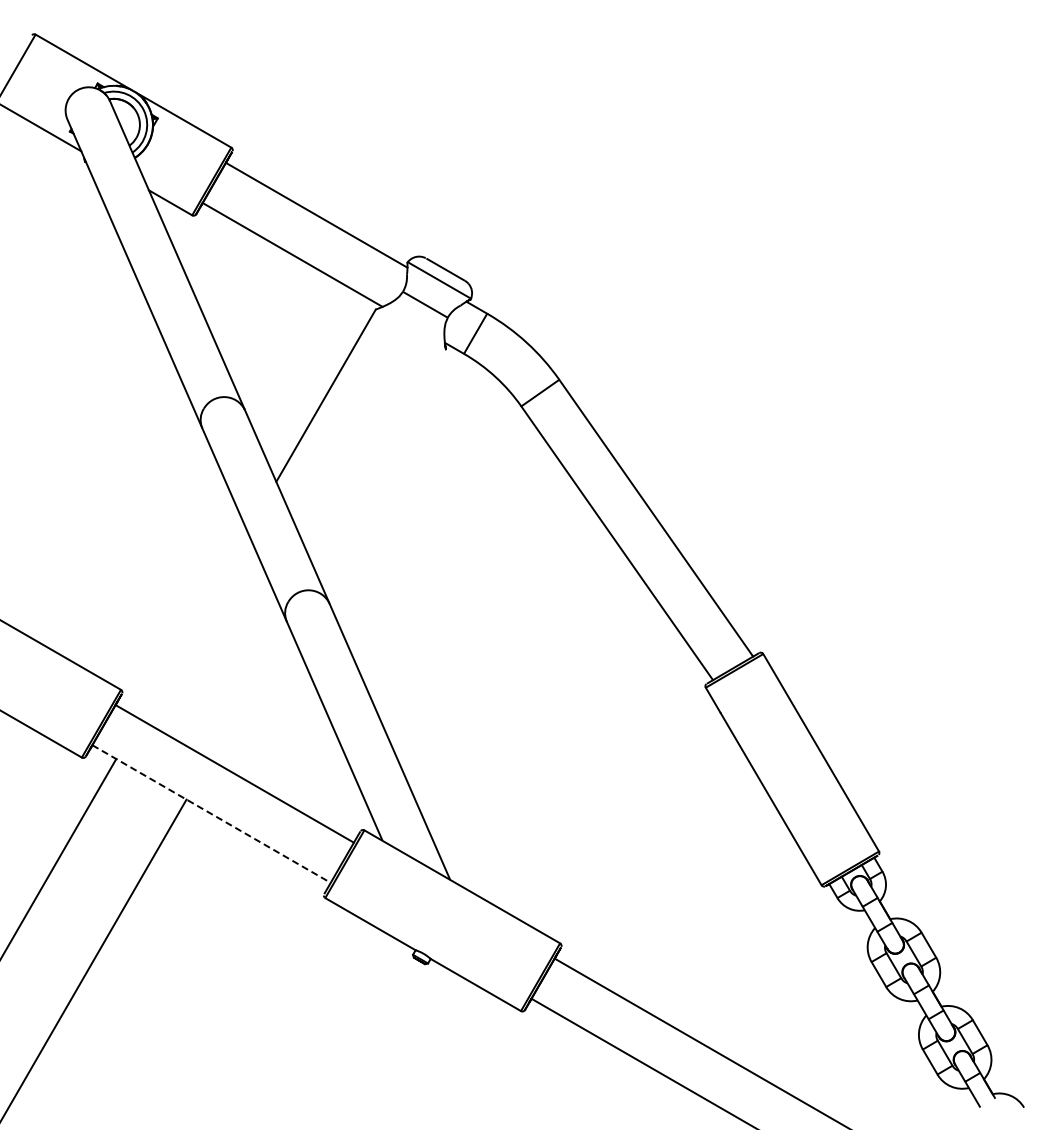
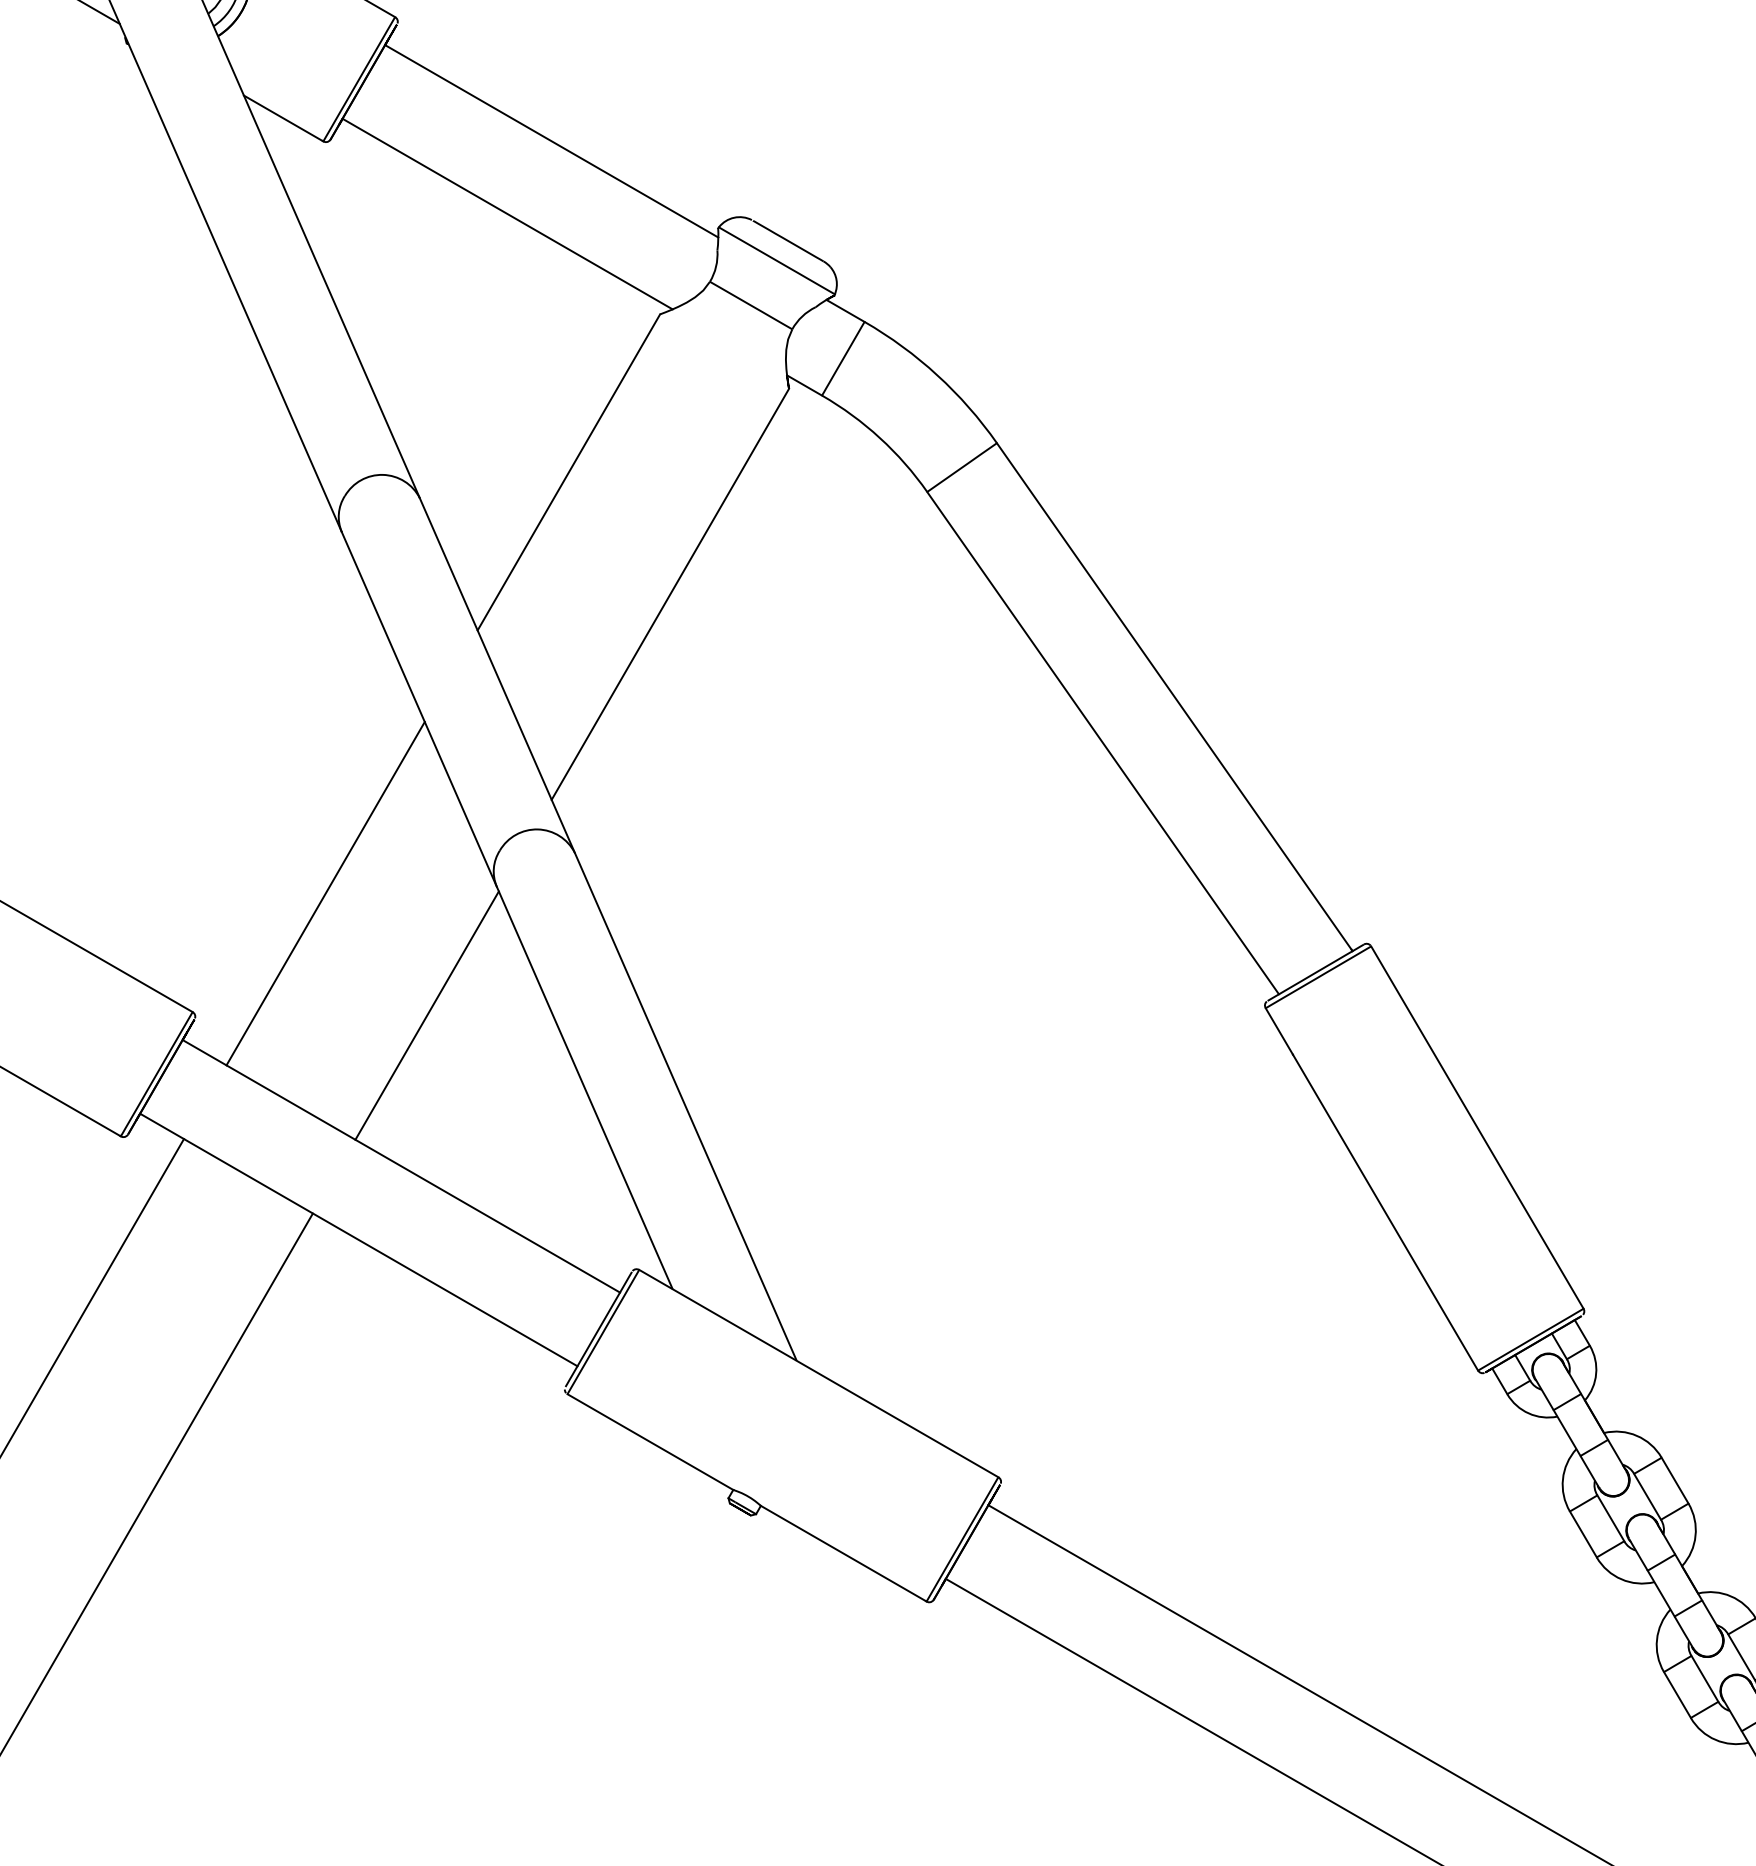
line: (381, 462) -> (670, 594), added
line: (193, 624) -> (325, 892), added
line: (248, 691) -> (426, 1015), added
line: (211, 814) -> (358, 1240), dashed -> solid

